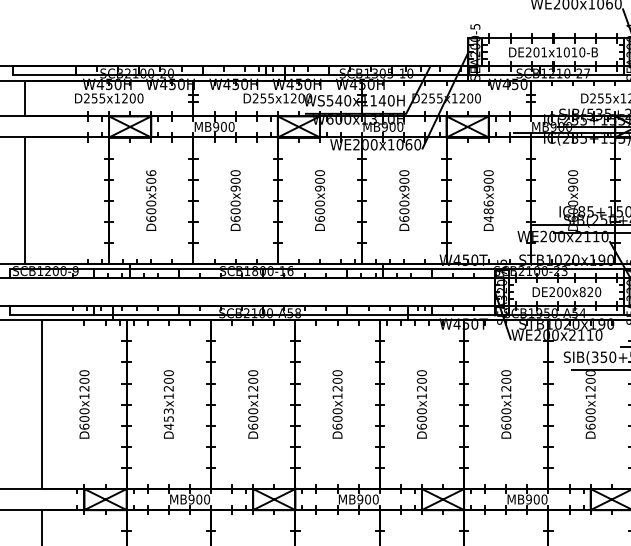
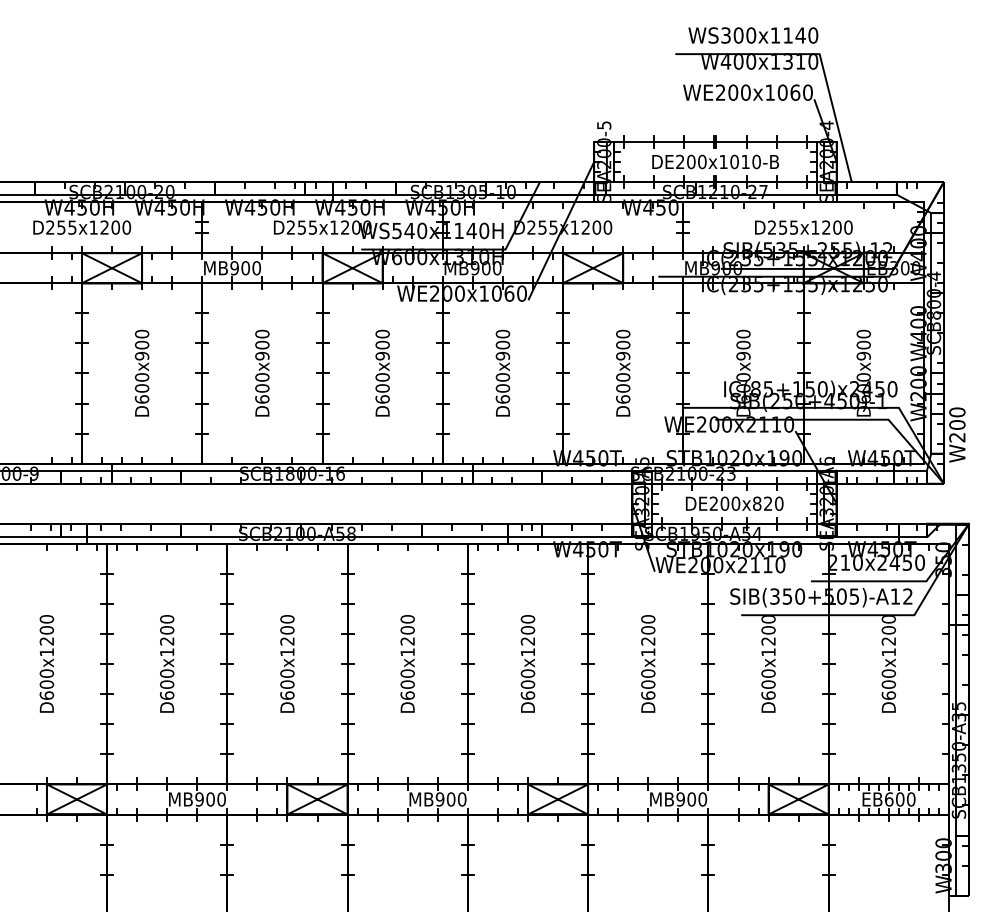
text: (544, 52) -> (702, 161), DE201x1010-B -> DE200x1010-B
text: (150, 180) -> (141, 344), D600x506 -> D600x900
text: (488, 211) -> (623, 388), D486x900 -> D600x900
text: (169, 418) -> (167, 684), D453x1200 -> D600x1200

